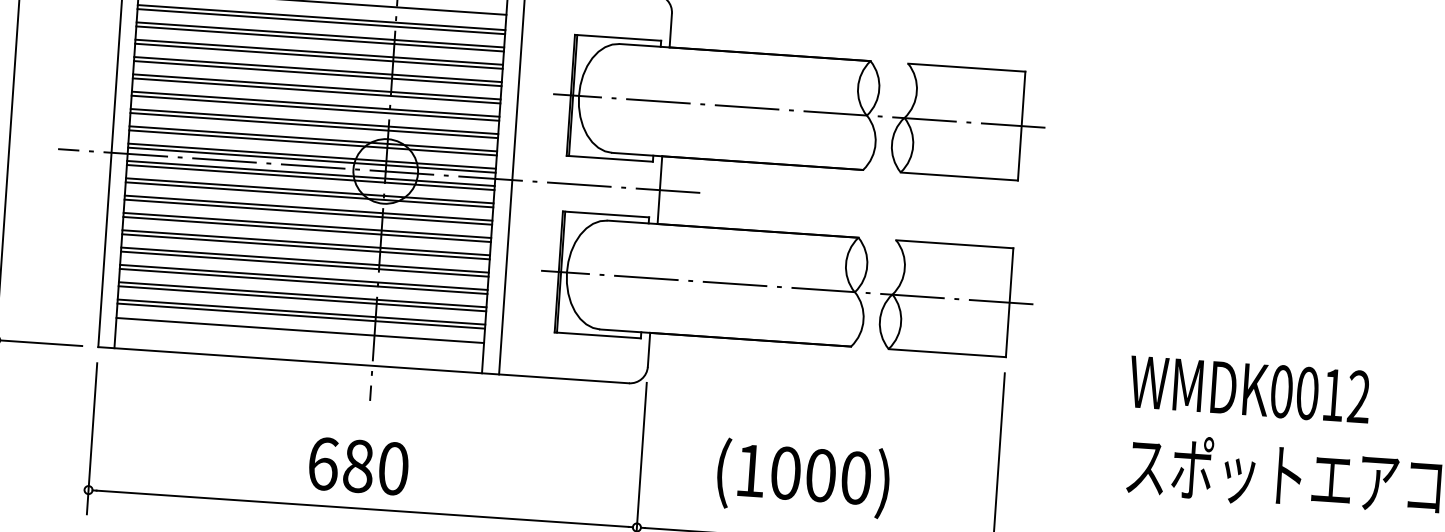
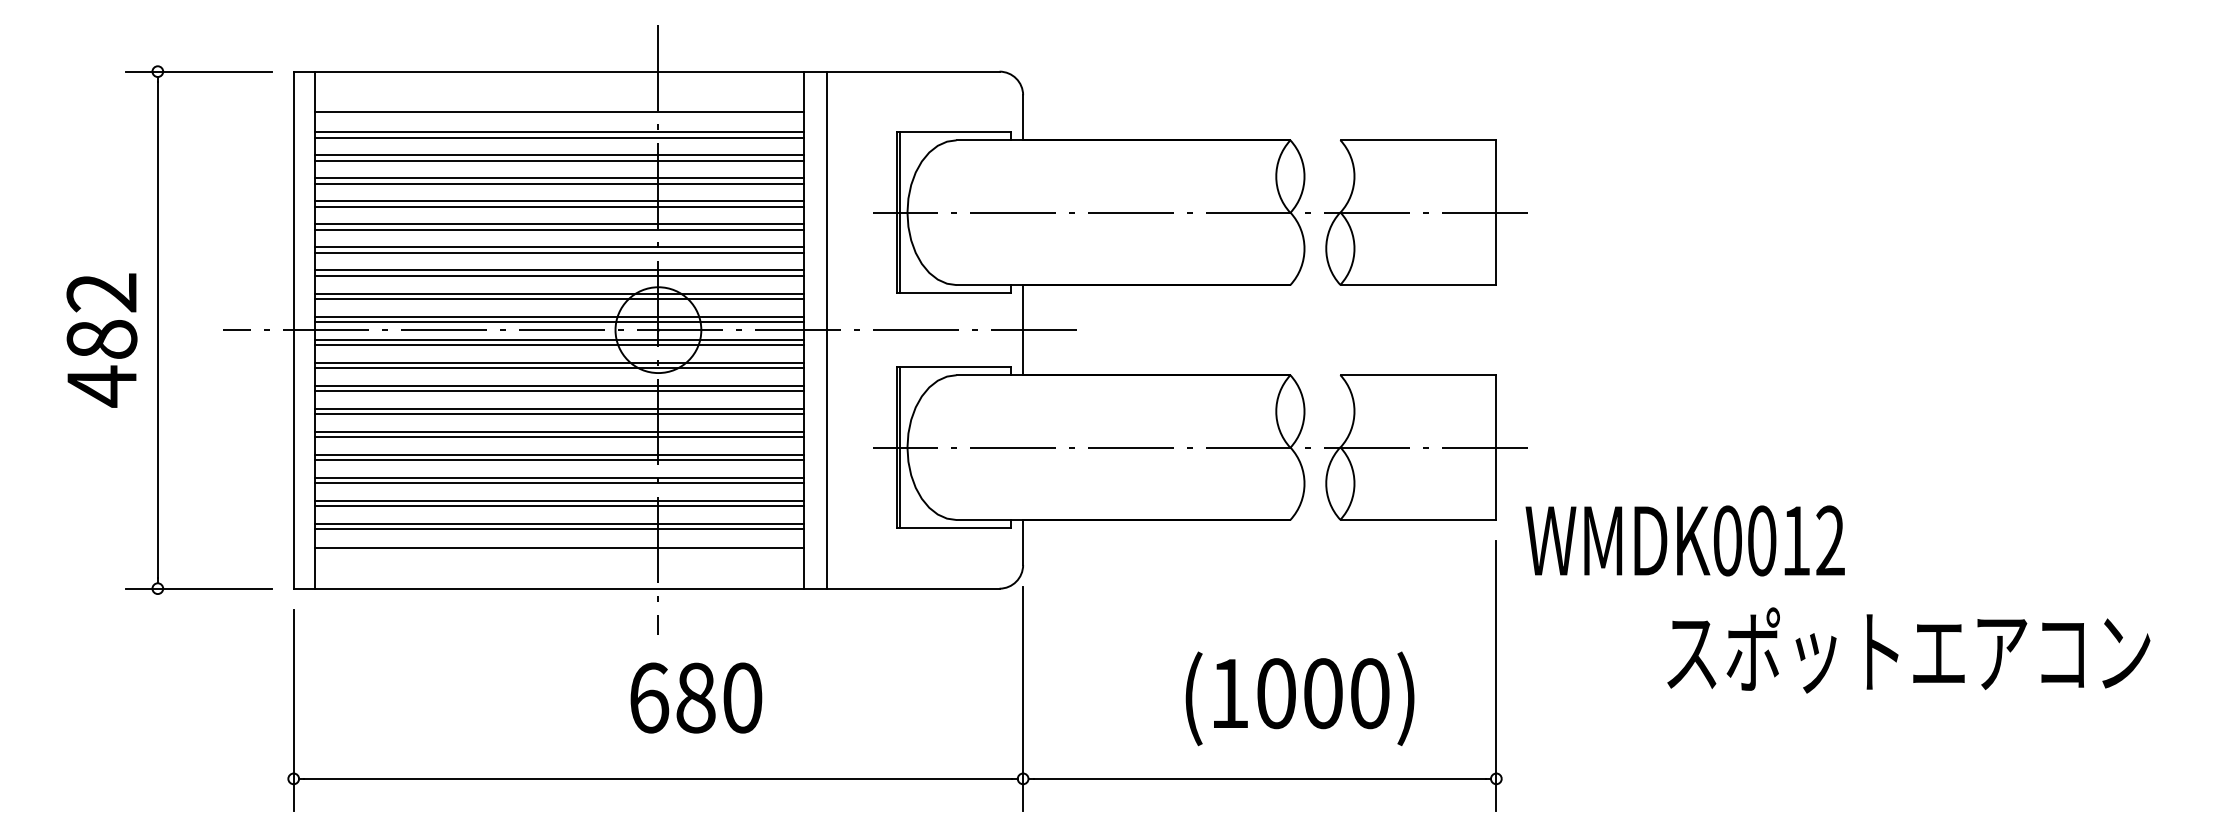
text: (1249, 389) -> (1684, 540), moved
text: (358, 465) -> (696, 697), moved
text: (802, 478) -> (1299, 698), moved

